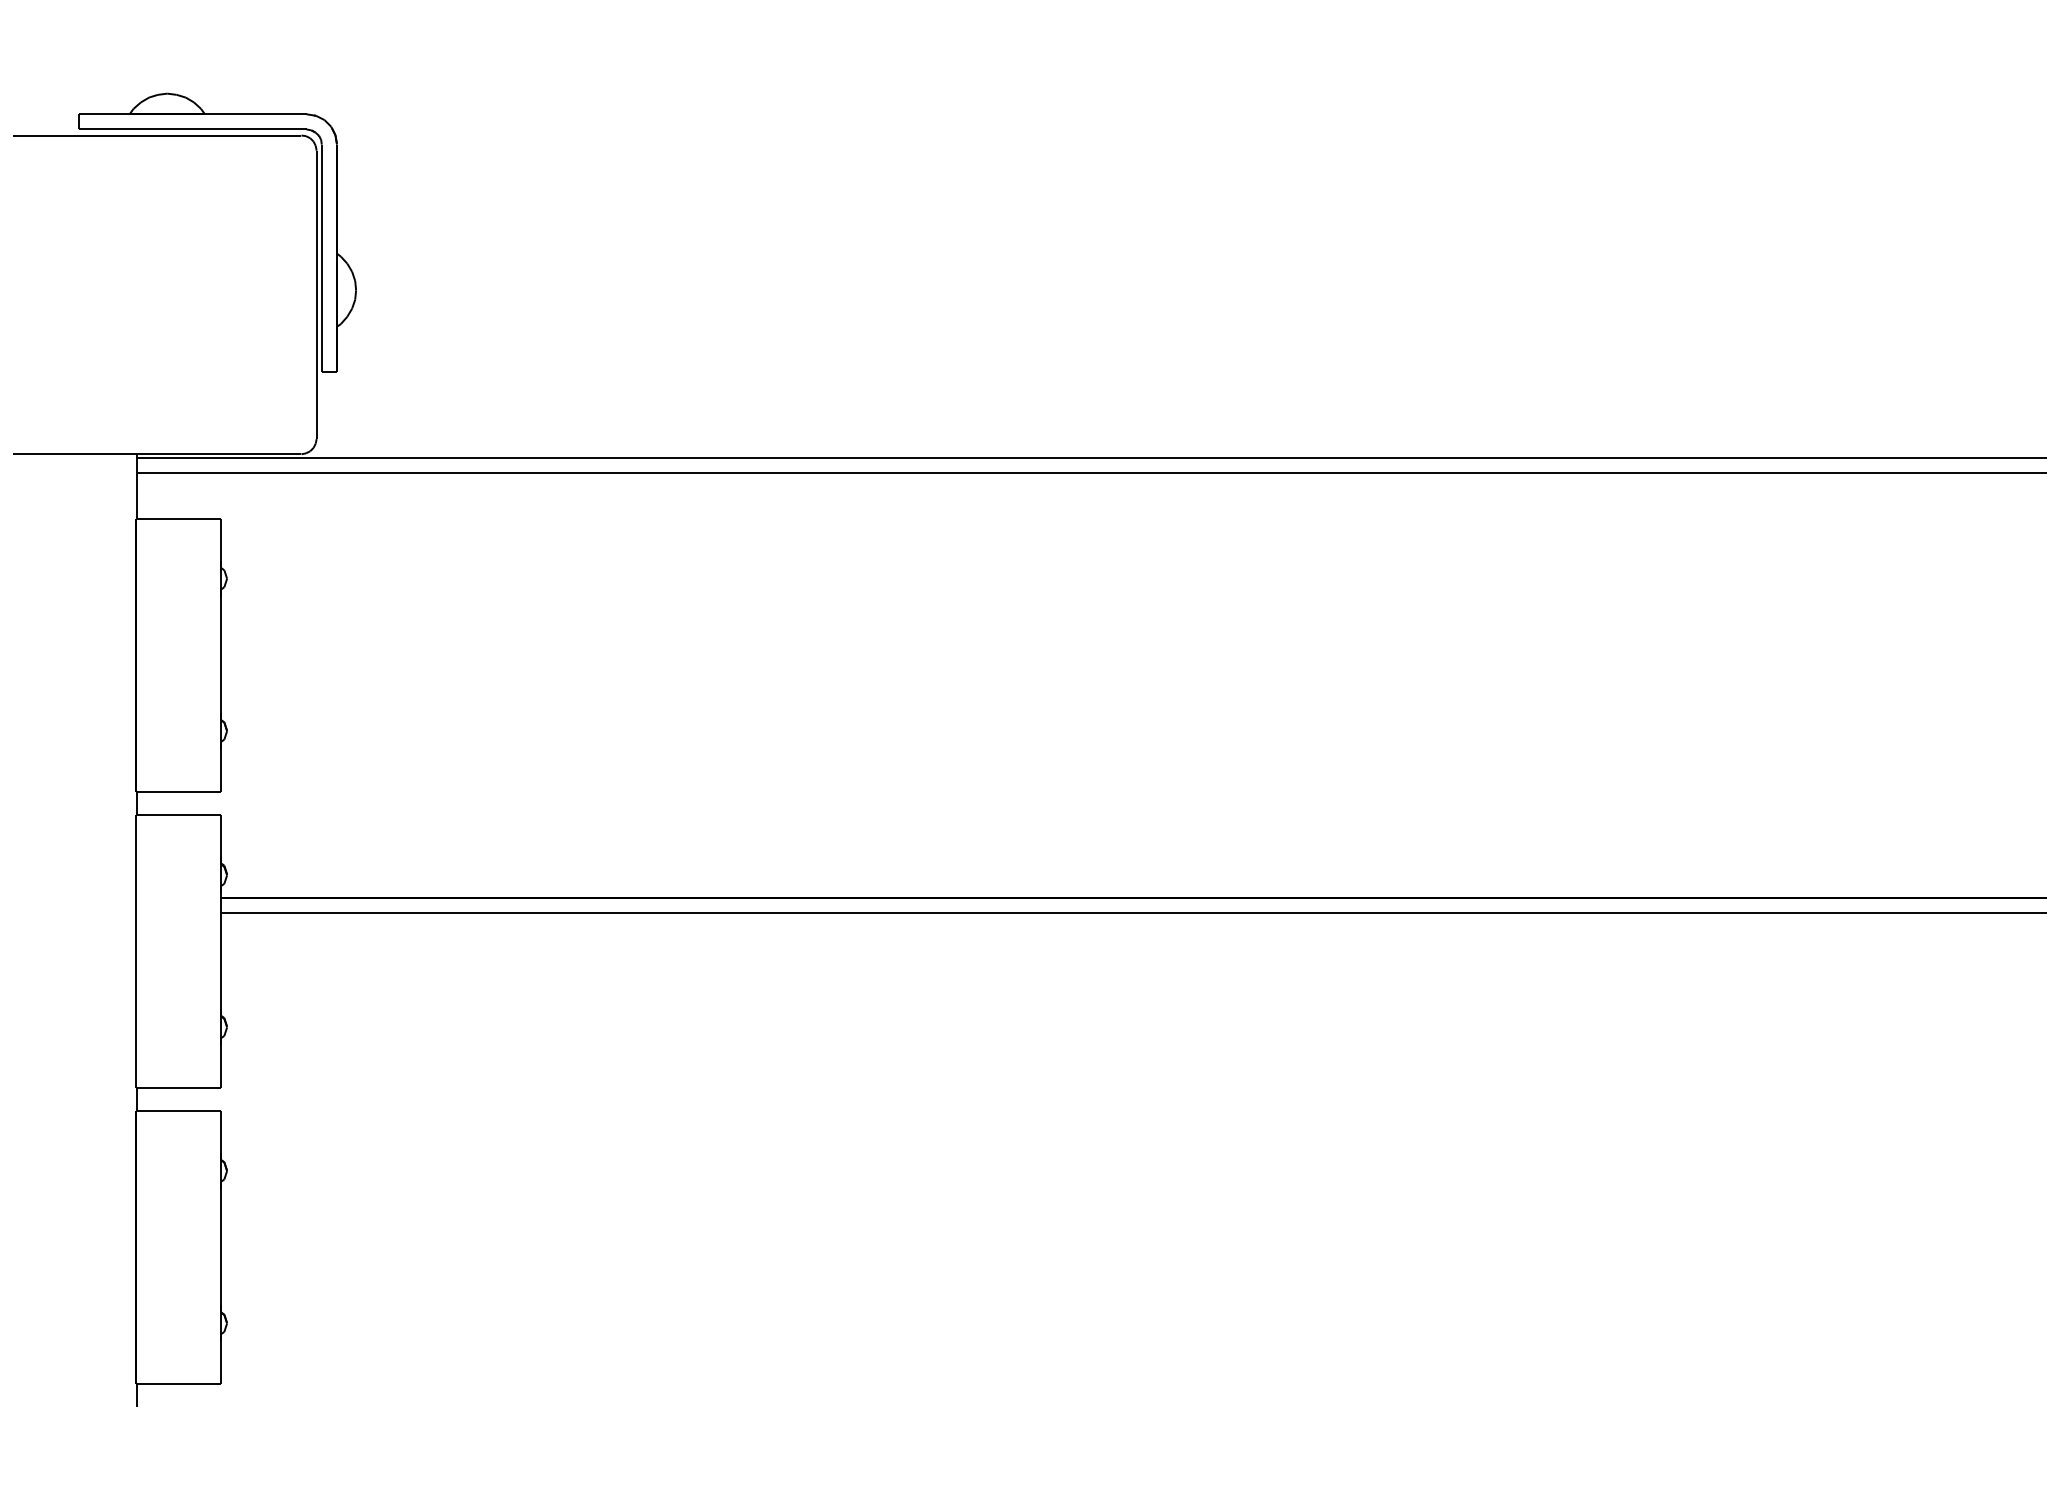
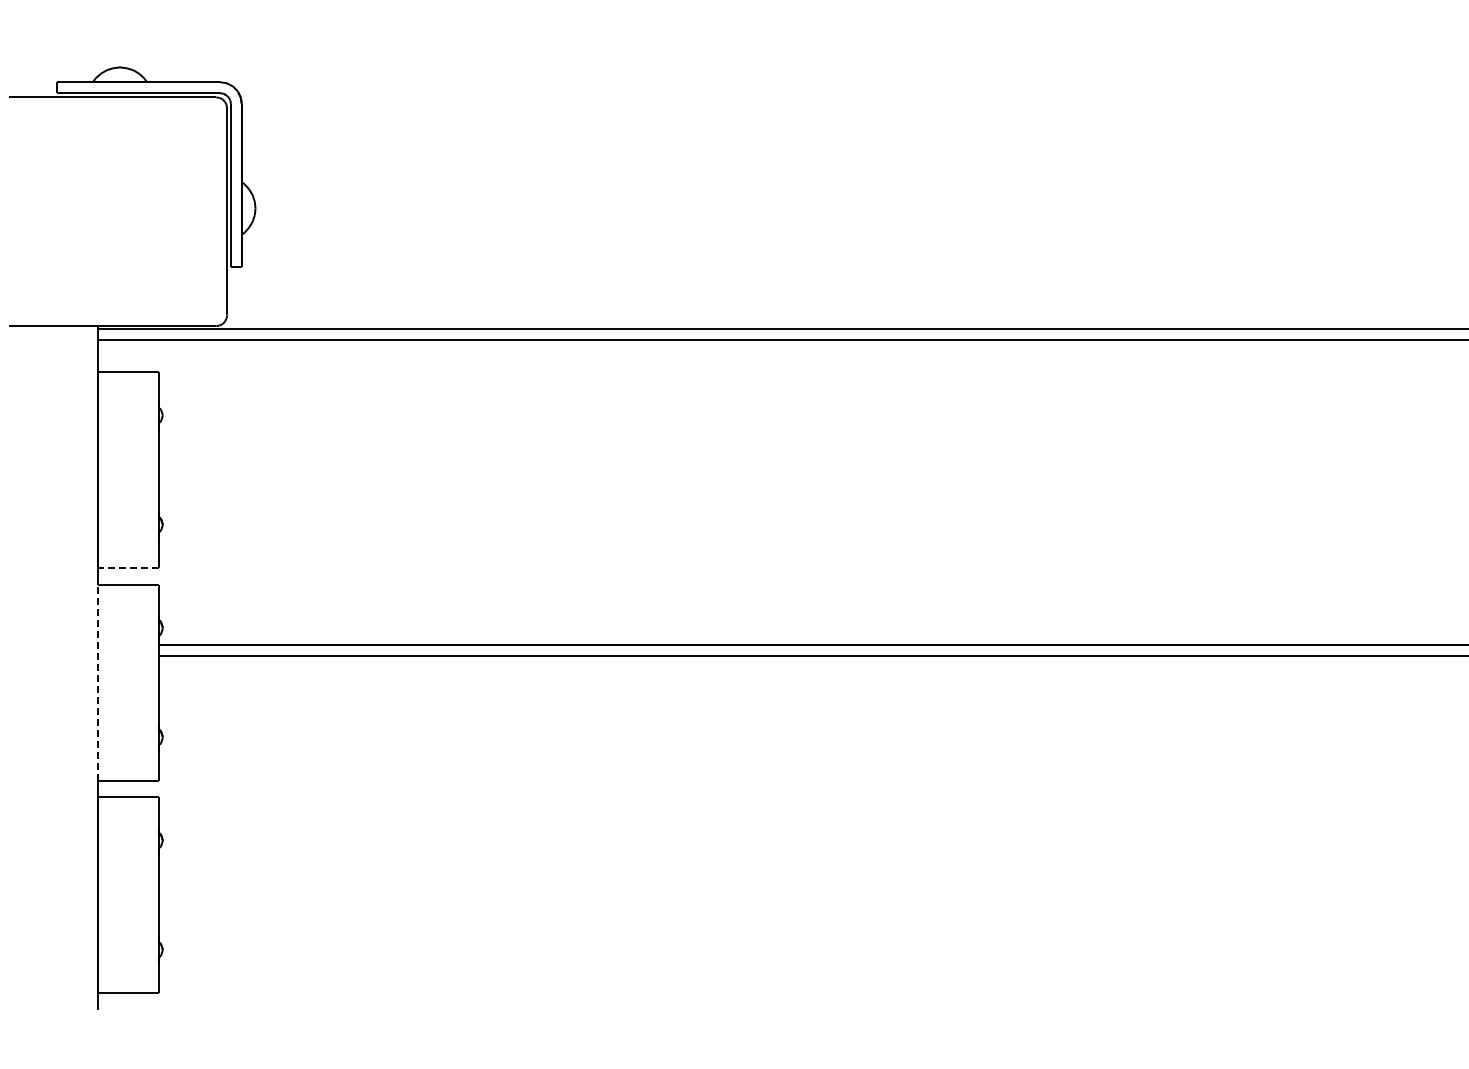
line: (177, 791) -> (127, 568), solid -> dashed
line: (135, 950) -> (97, 682), solid -> dashed

